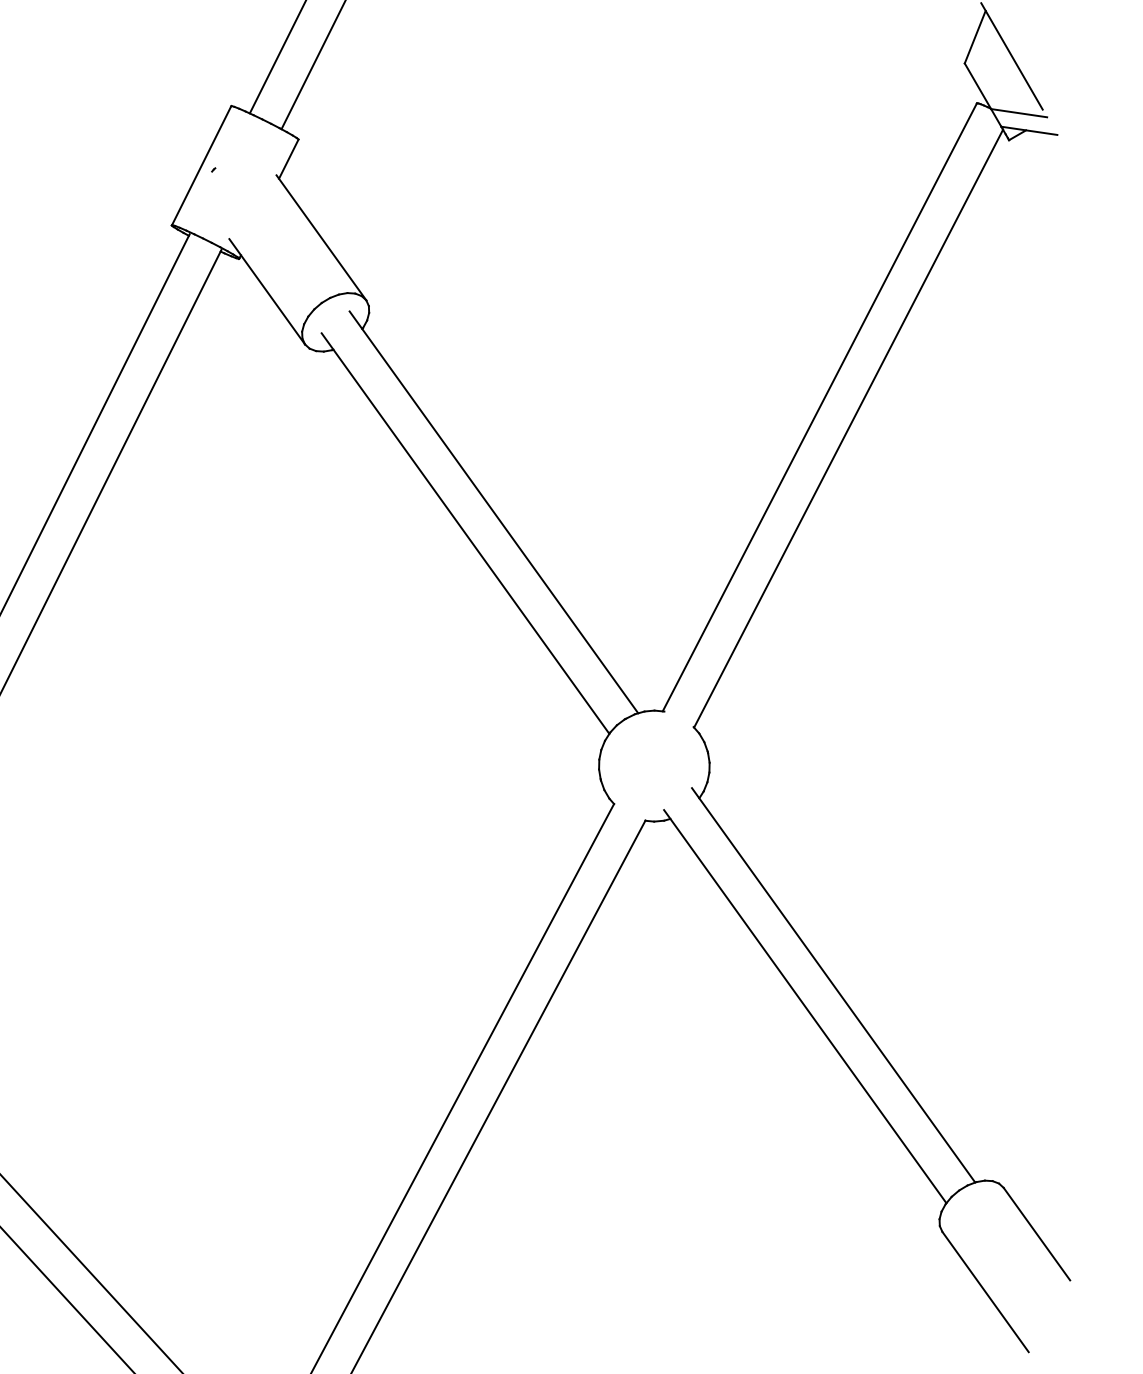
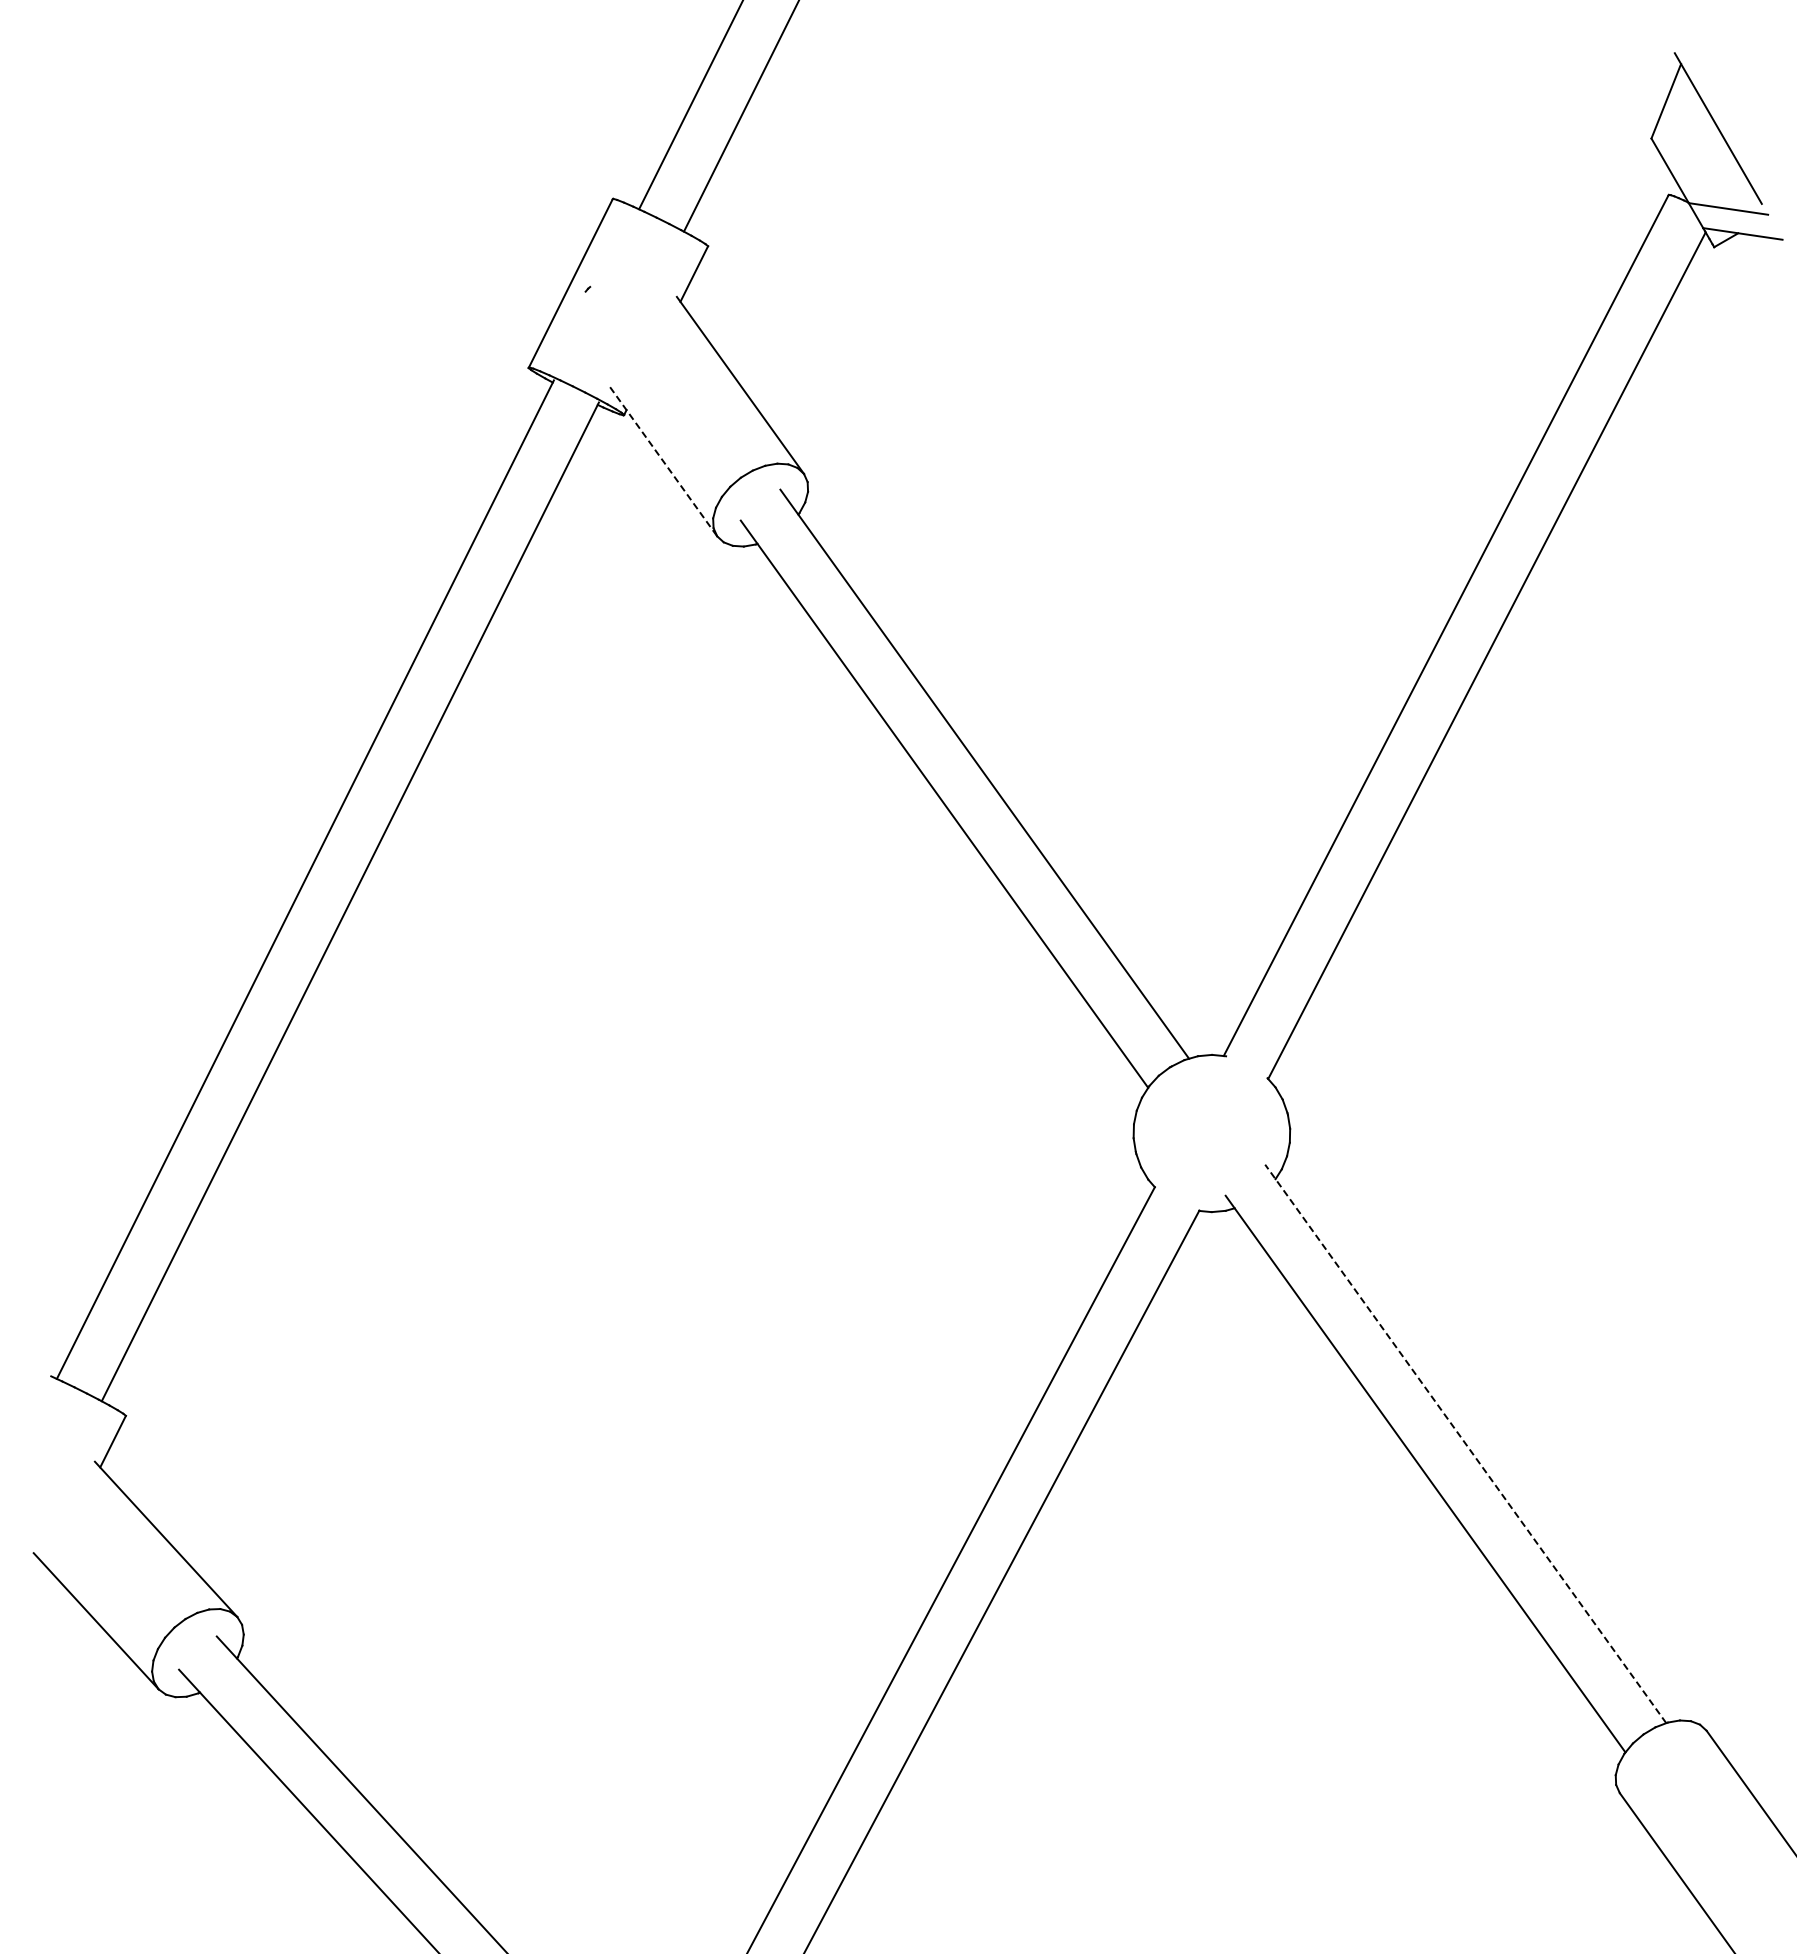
line: (267, 291) -> (663, 461), solid -> dashed
line: (833, 985) -> (1465, 1443), solid -> dashed

